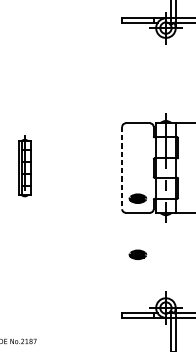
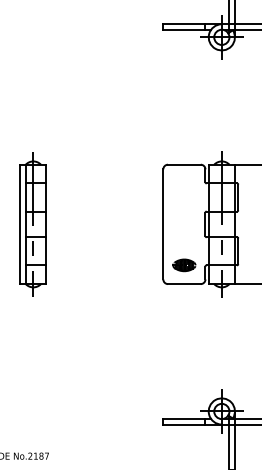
part: (24, 168) -> (32, 224), size x1.67
line: (122, 168) -> (163, 224), dashed -> solid
part: (138, 254) -> (184, 340), removed

